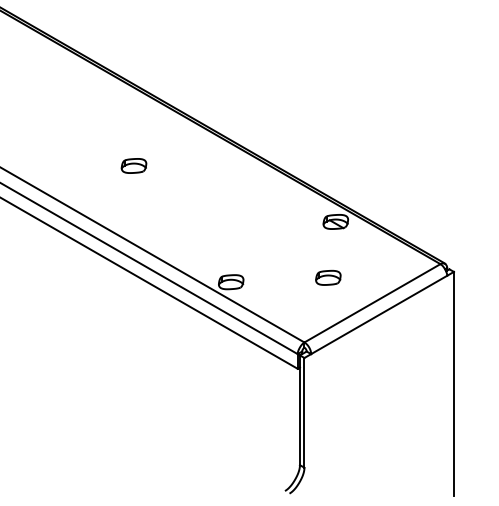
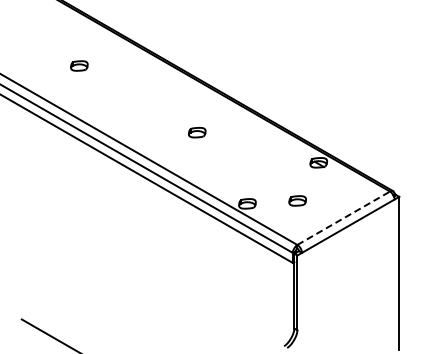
part: (134, 165) -> (197, 132), moved
part: (328, 277) -> (297, 200), moved
line: (373, 303) -> (344, 218), solid -> dashed

